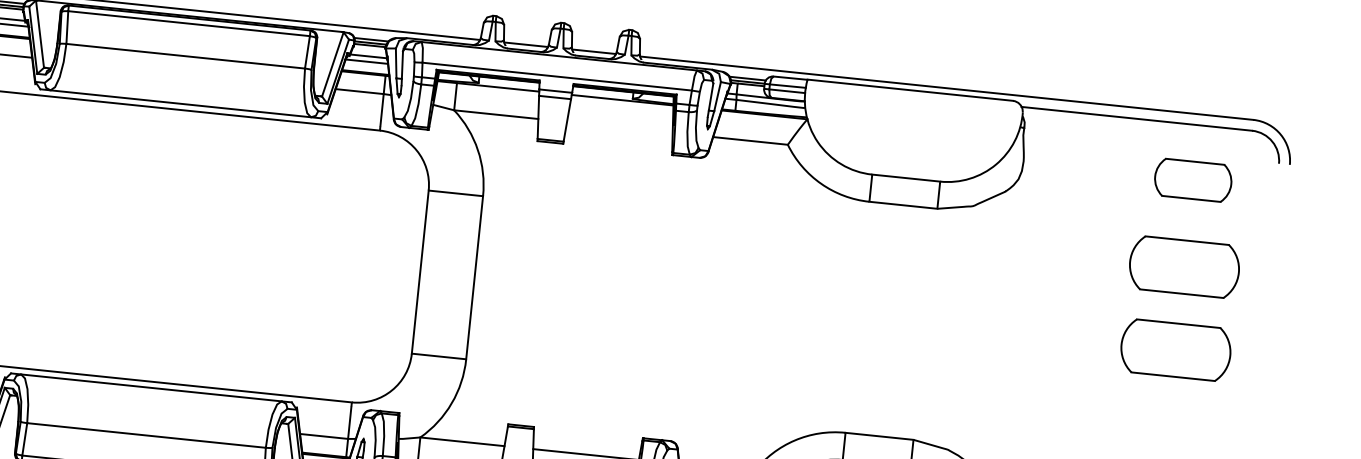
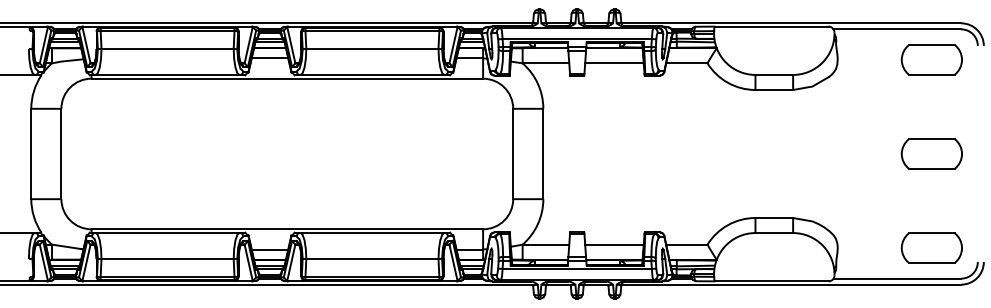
line: (619, 127) -> (614, 63), added
part: (1192, 179) -> (931, 59), size x1.43
part: (1183, 266) -> (931, 107), removed

